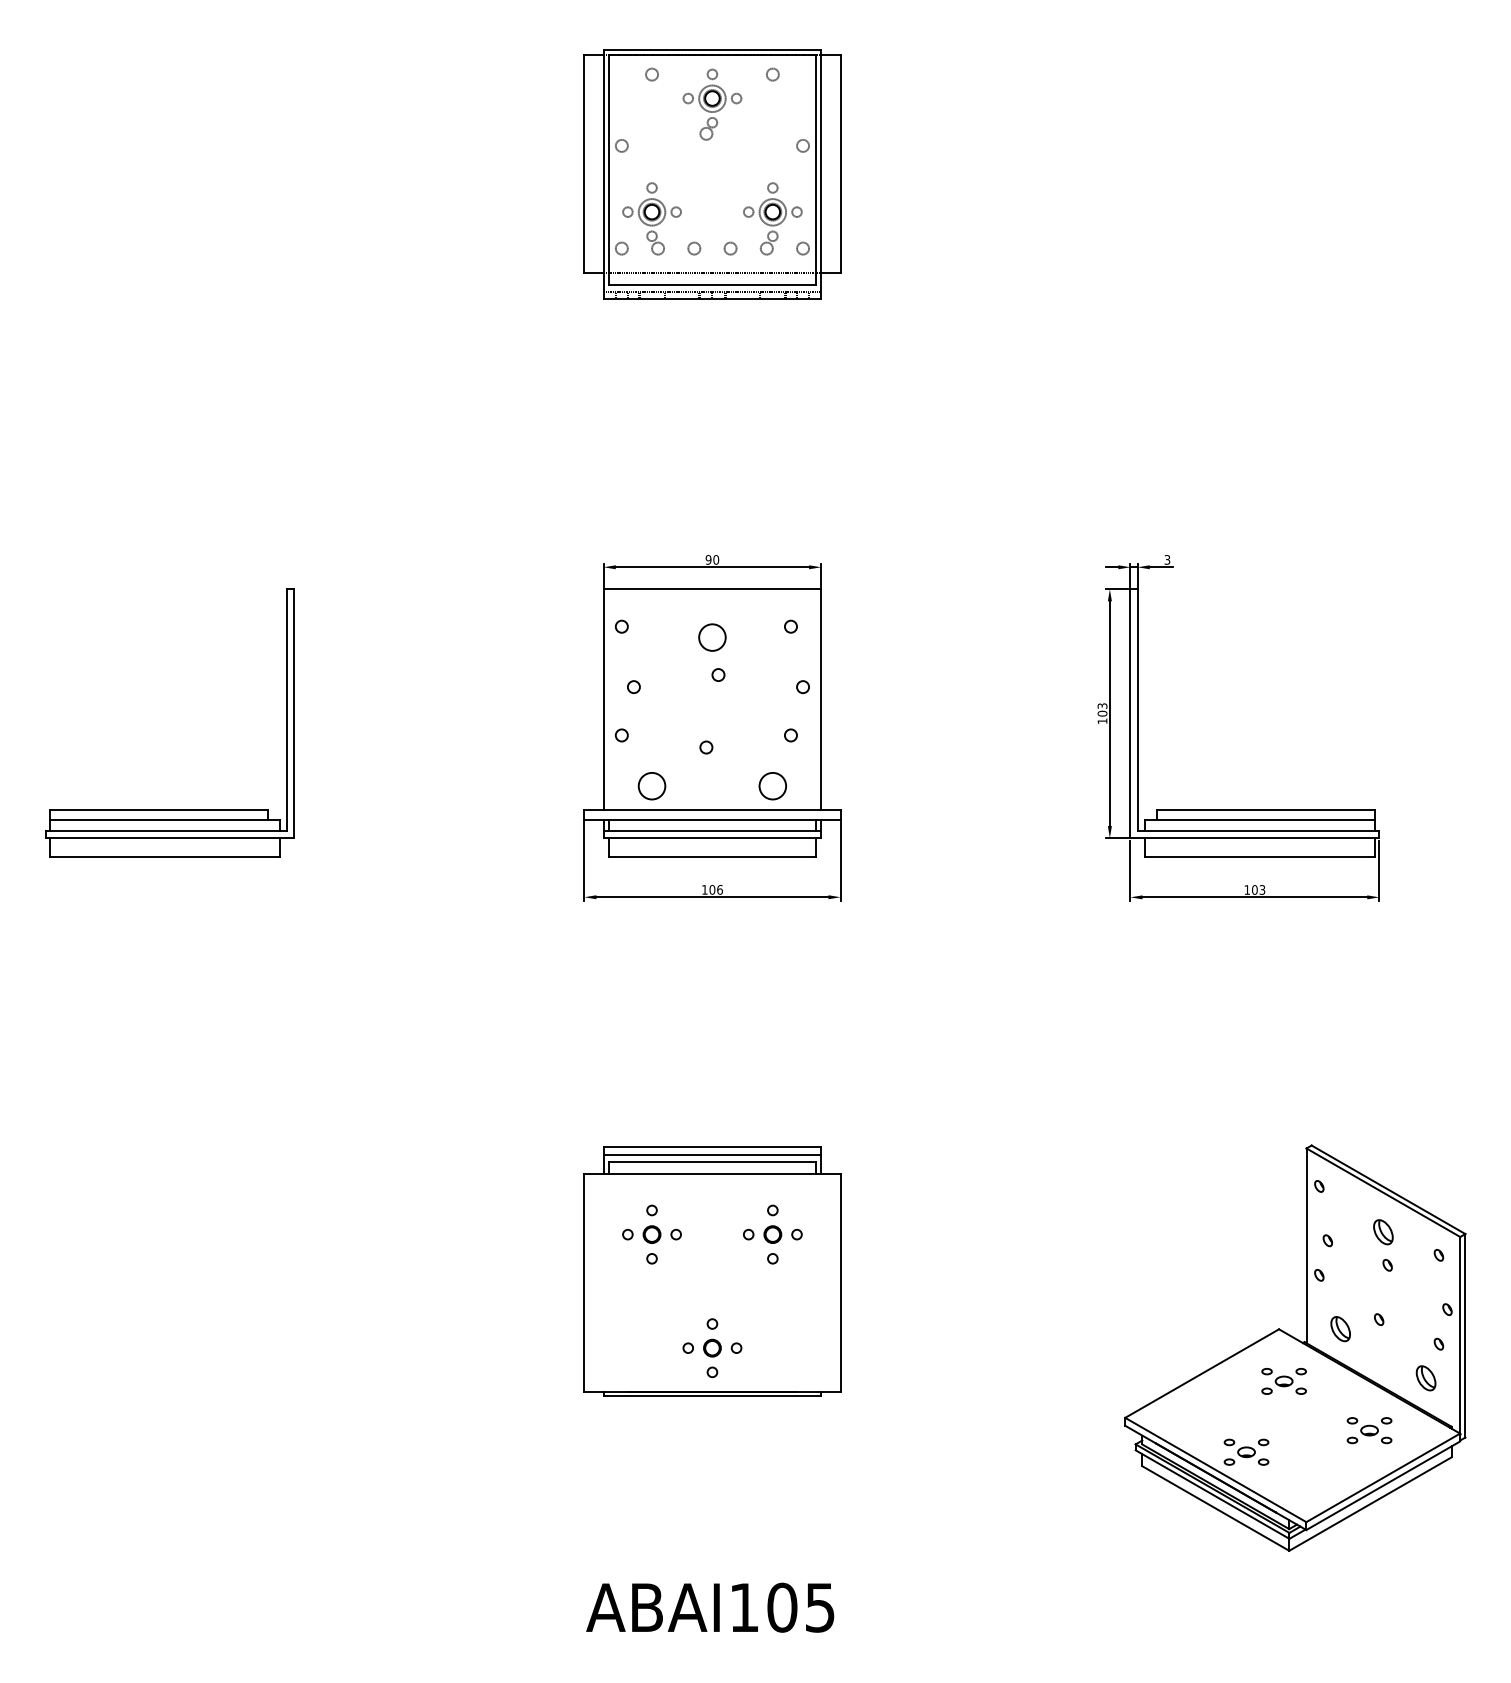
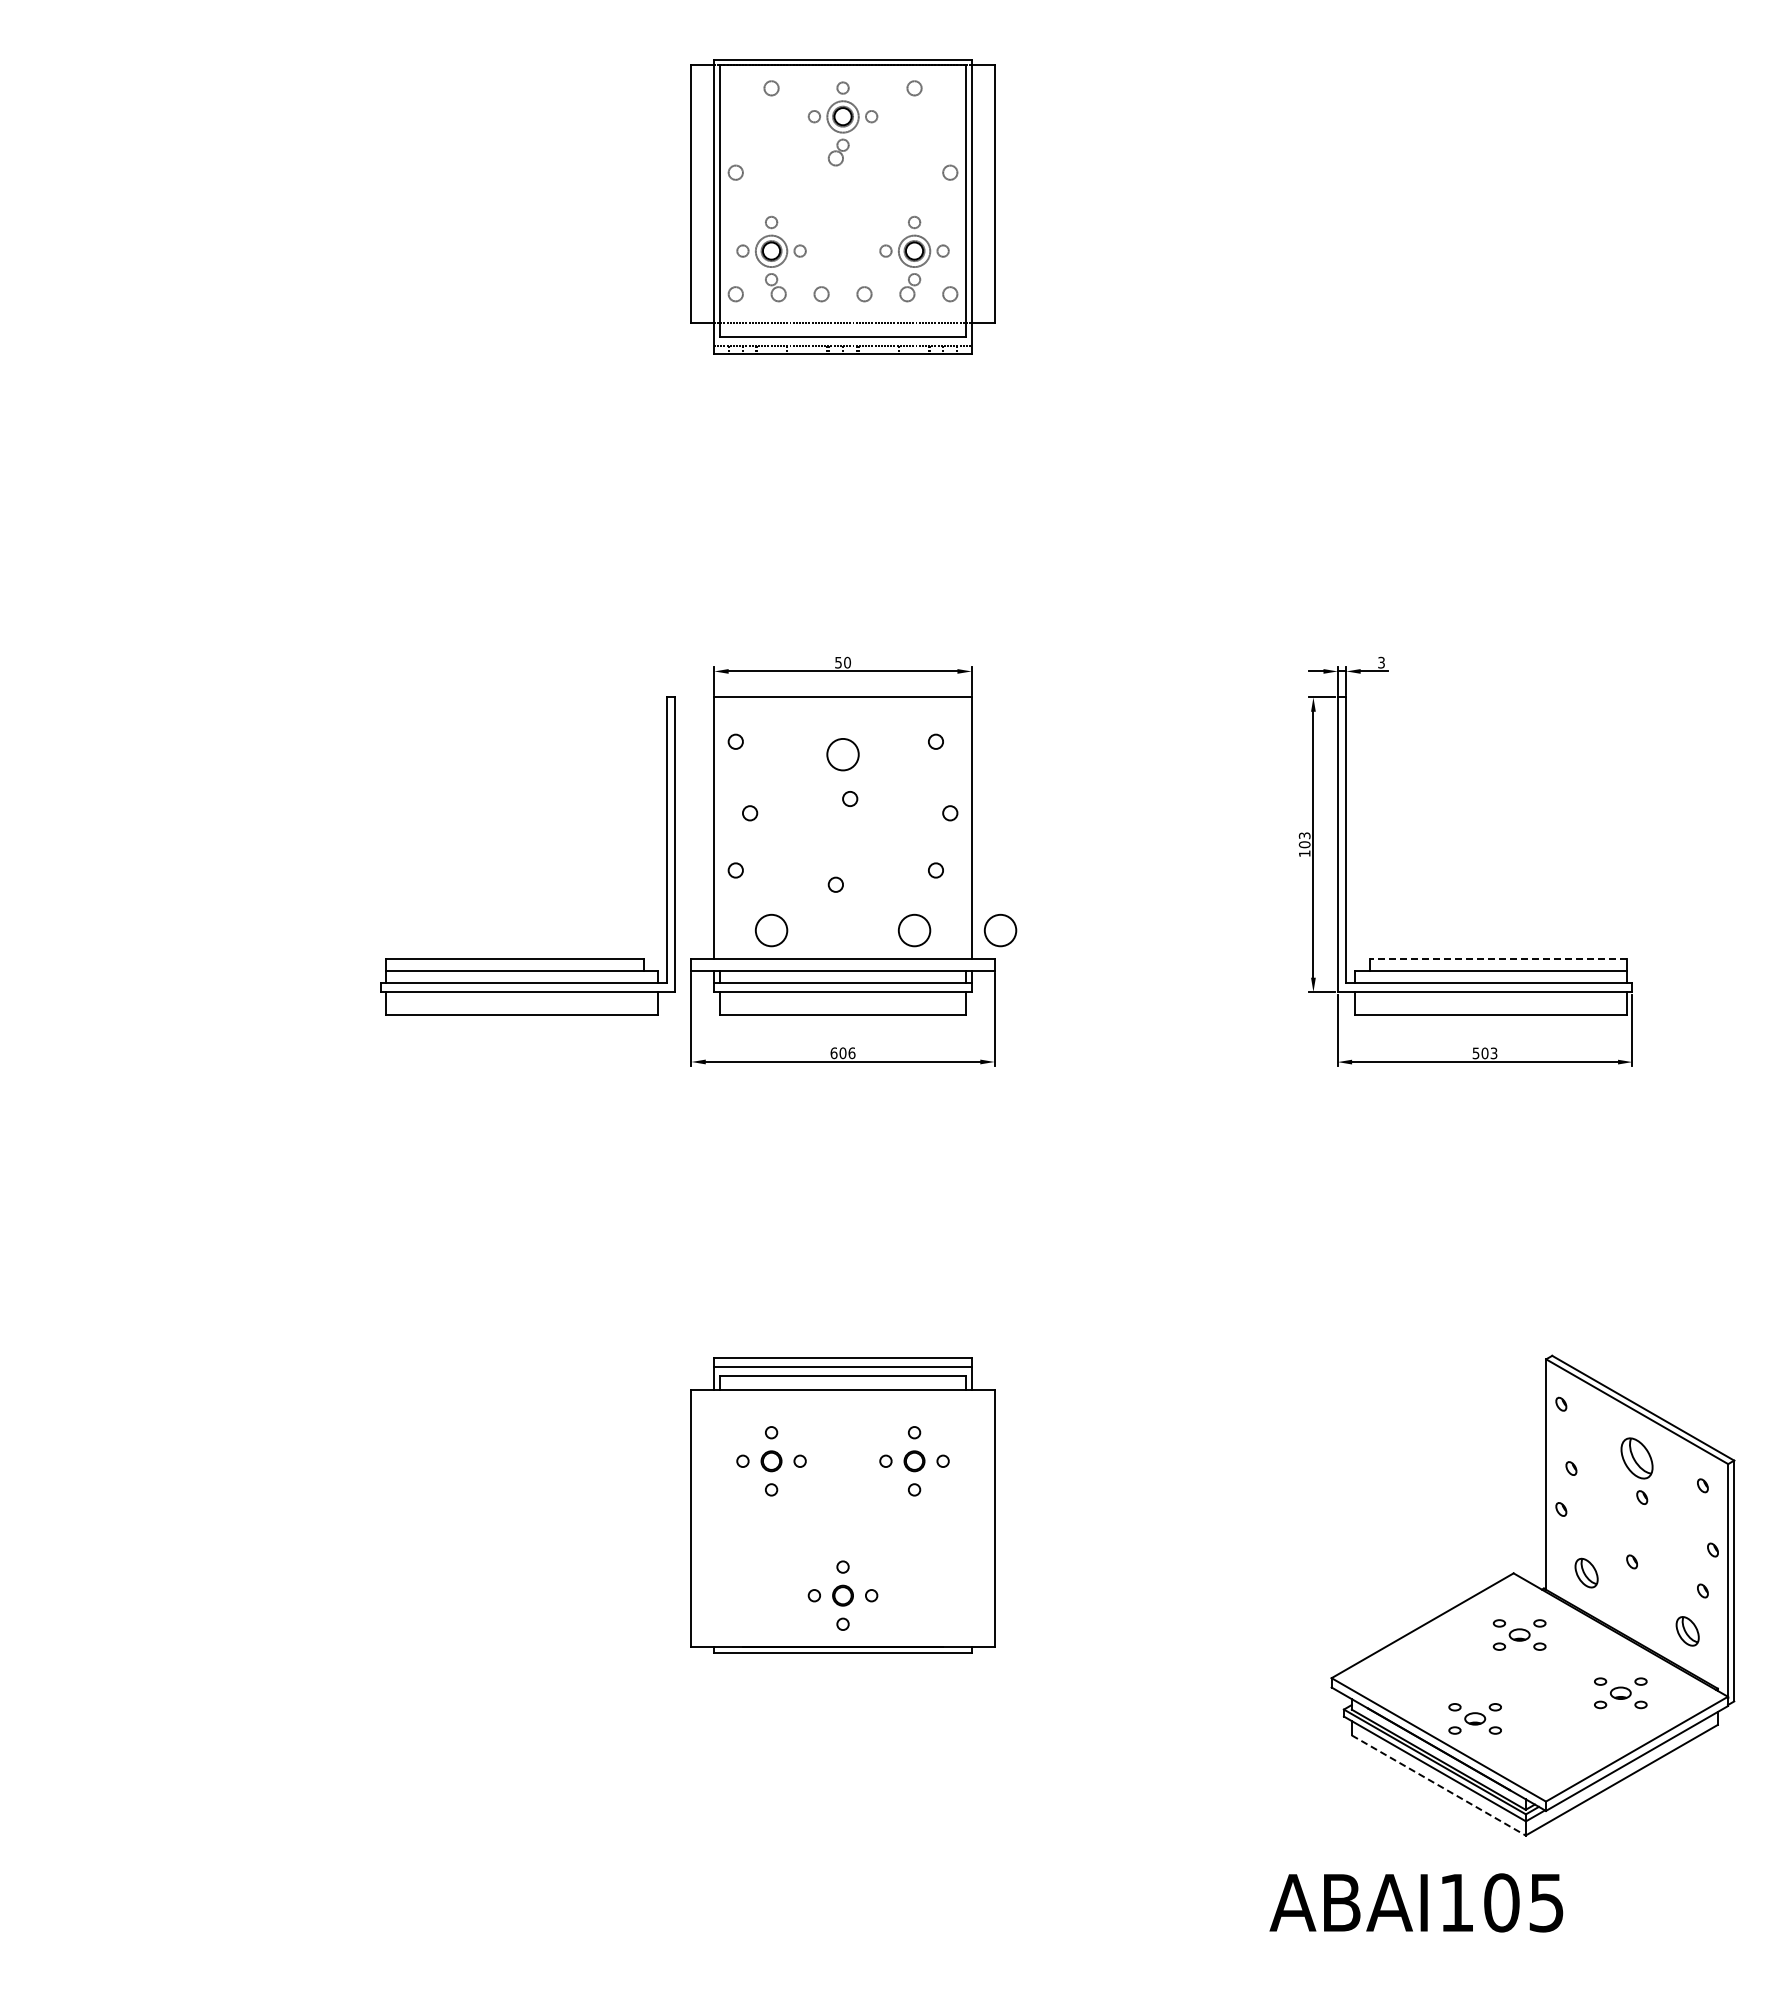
text: (708, 559) -> (838, 662), 90 -> 50
circle: (845, 786) -> (1000, 930), added
part: (169, 809) -> (527, 958), moved
line: (1266, 810) -> (1498, 959), solid -> dashed
text: (704, 890) -> (833, 1053), 106 -> 606
text: (1246, 890) -> (1475, 1053), 103 -> 503
part: (1383, 1232) -> (1637, 1458), size x1.4
line: (1216, 1508) -> (1439, 1785), solid -> dashed
text: (710, 1607) -> (1416, 1902), moved

